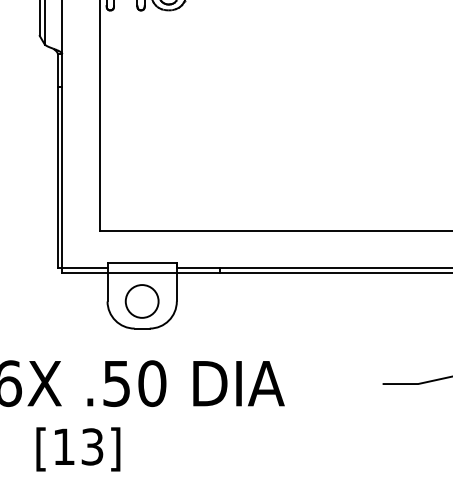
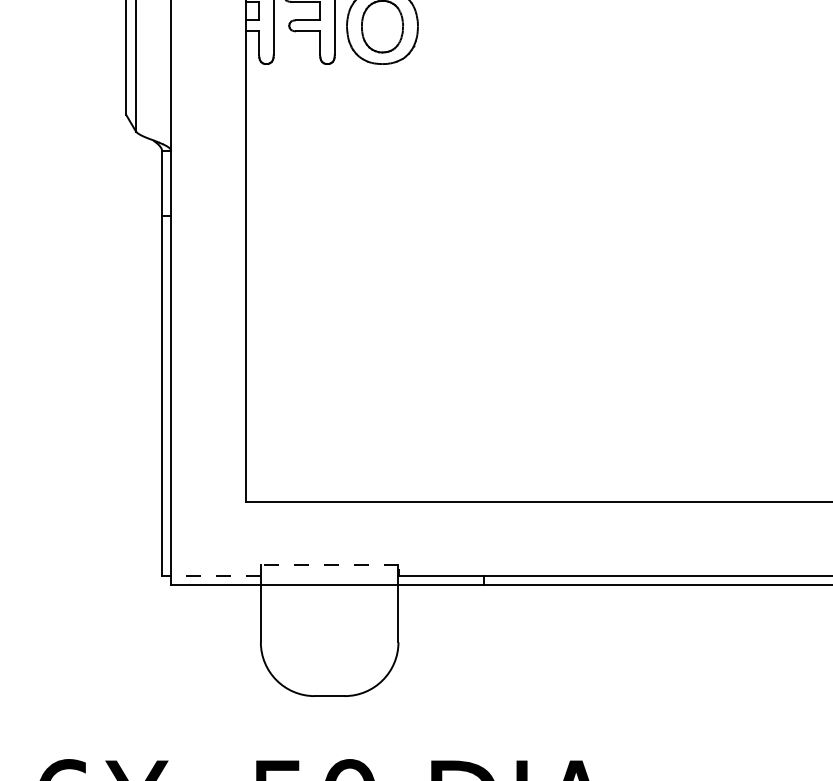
line: (142, 262) -> (330, 564), solid -> dashed
line: (84, 268) -> (215, 576), solid -> dashed
circle: (141, 301) -> (328, 642), removed

